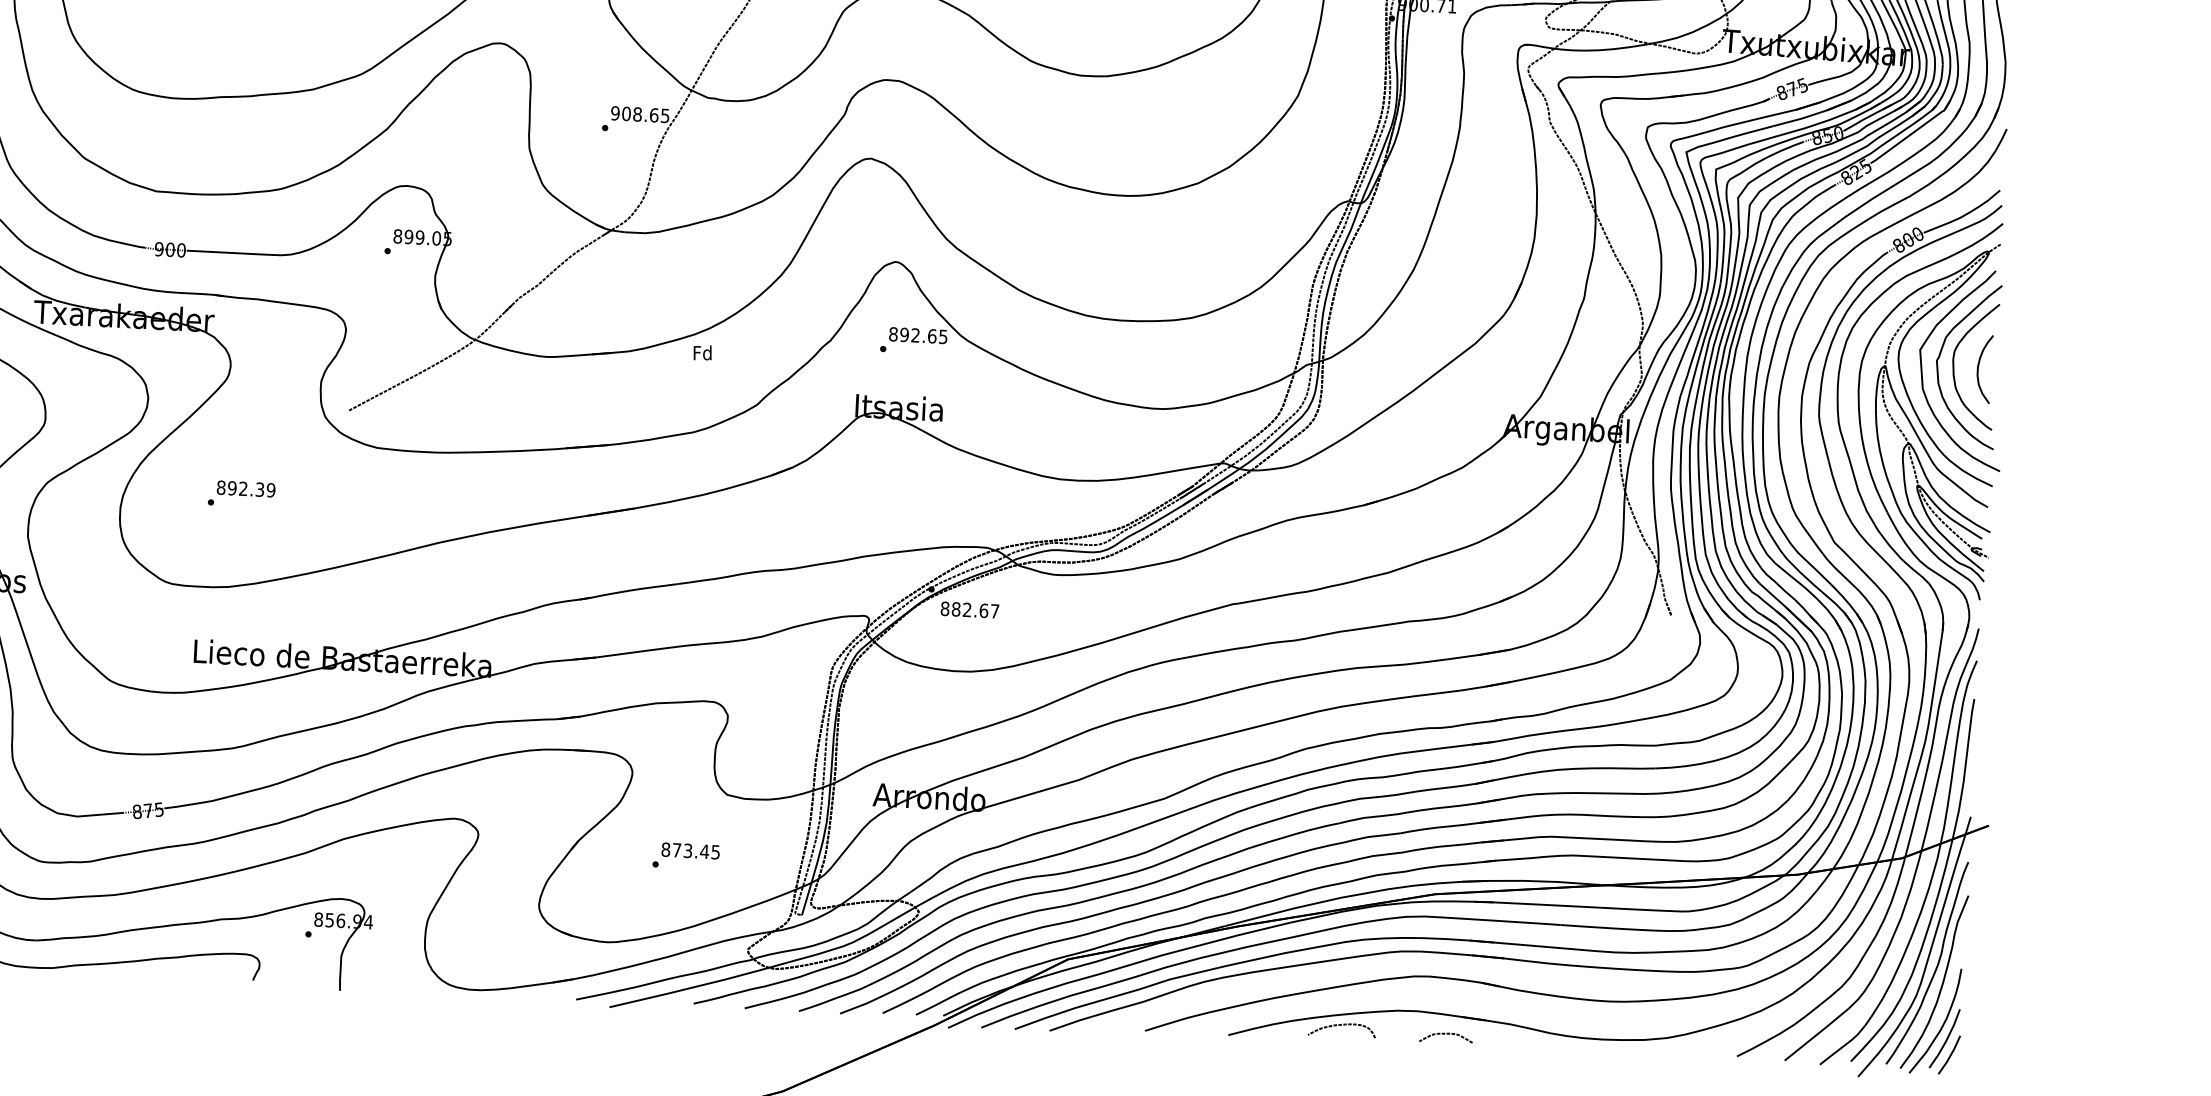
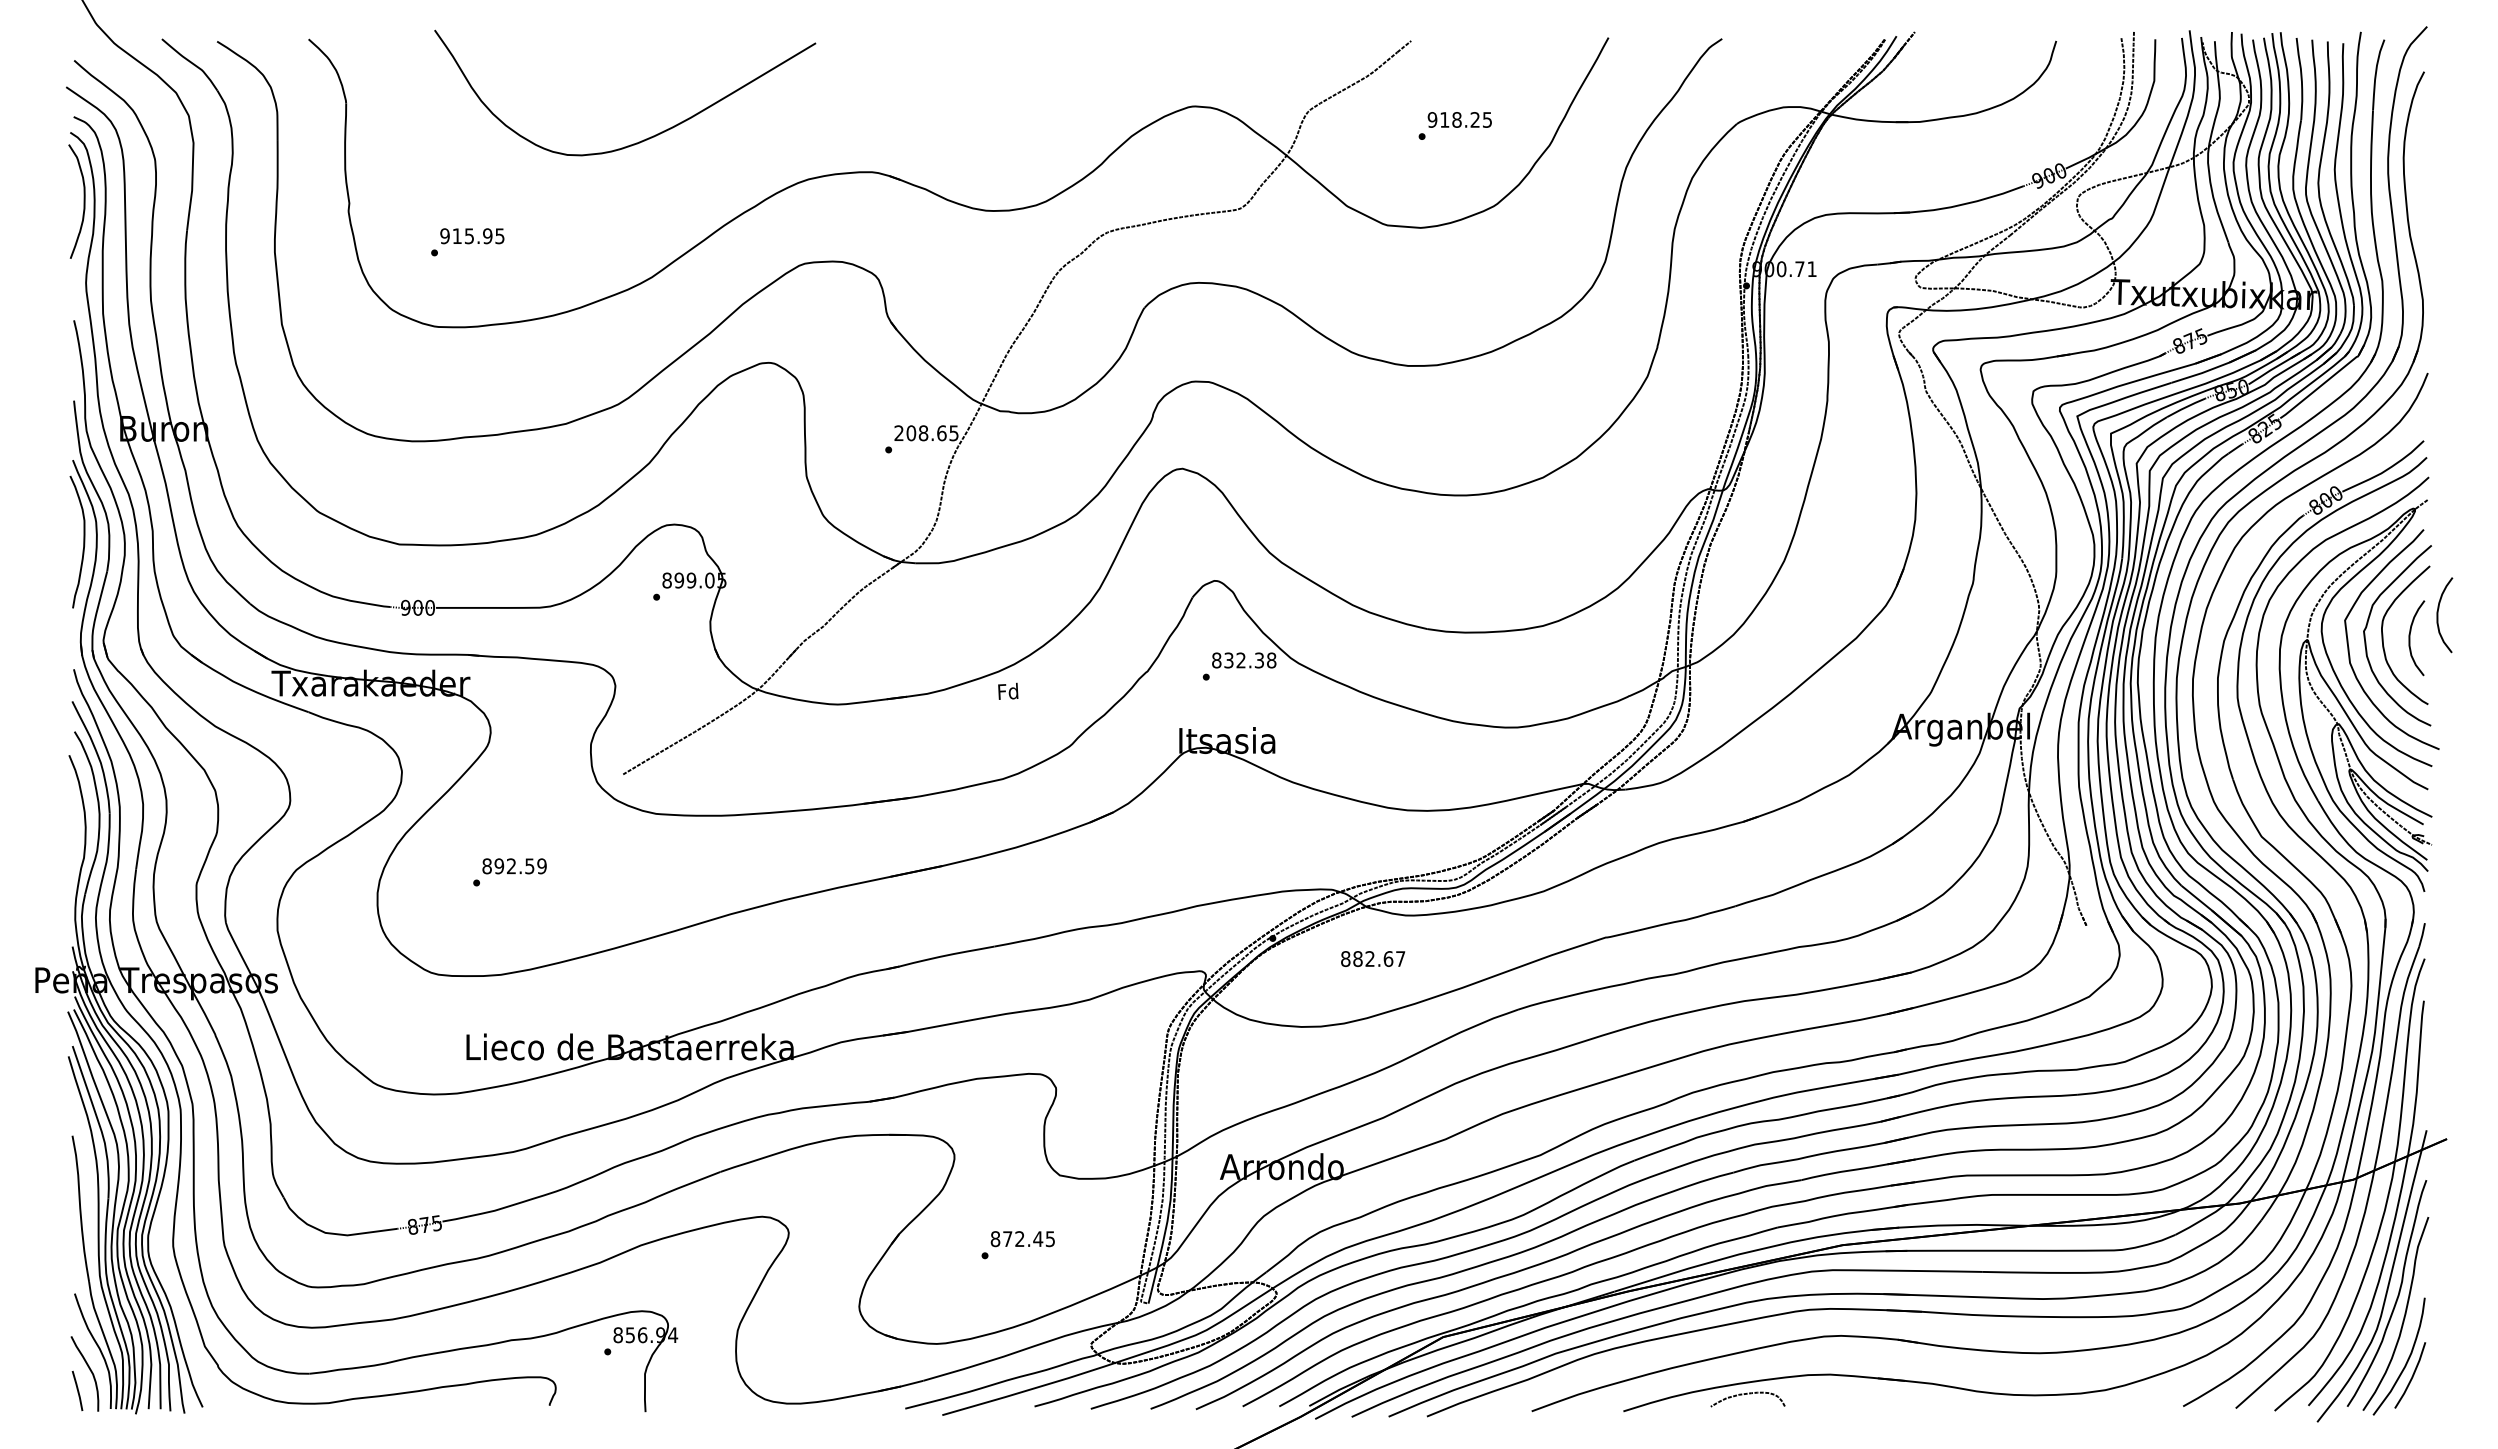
text: (614, 113) -> (898, 433), 908.65 -> 208.65
text: (924, 335) -> (1250, 660), 892.65 -> 832.38
curve: (2005, 349) -> (2438, 615), added
text: (259, 488) -> (529, 865), 892.39 -> 892.59
text: (970, 609) -> (1373, 958), moved
text: (687, 851) -> (1019, 1239), 873.45 -> 872.45
curve: (1445, 1034) -> (1861, 1398), removed
line: (1949, 1055) -> (2416, 1393), removed

